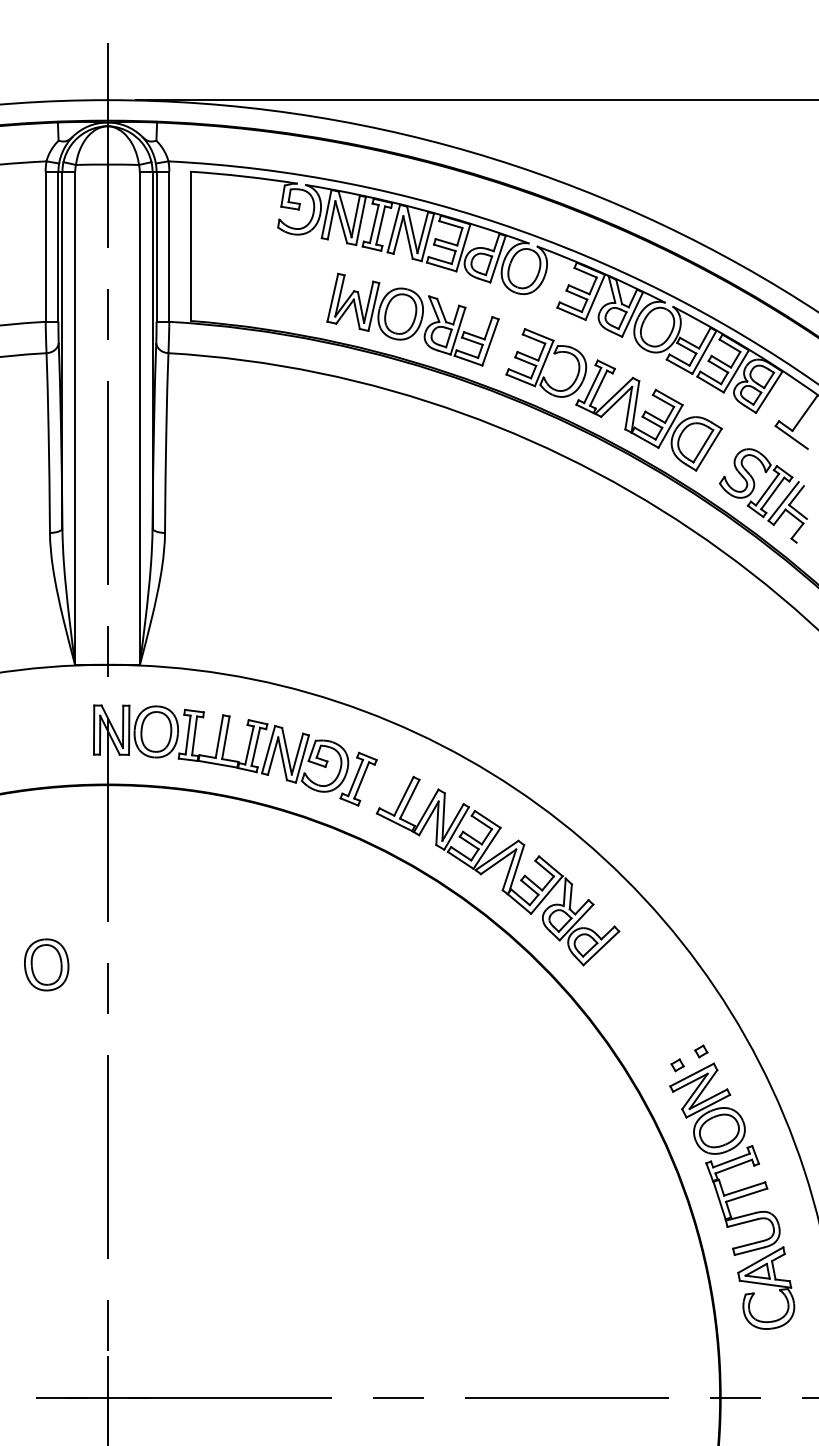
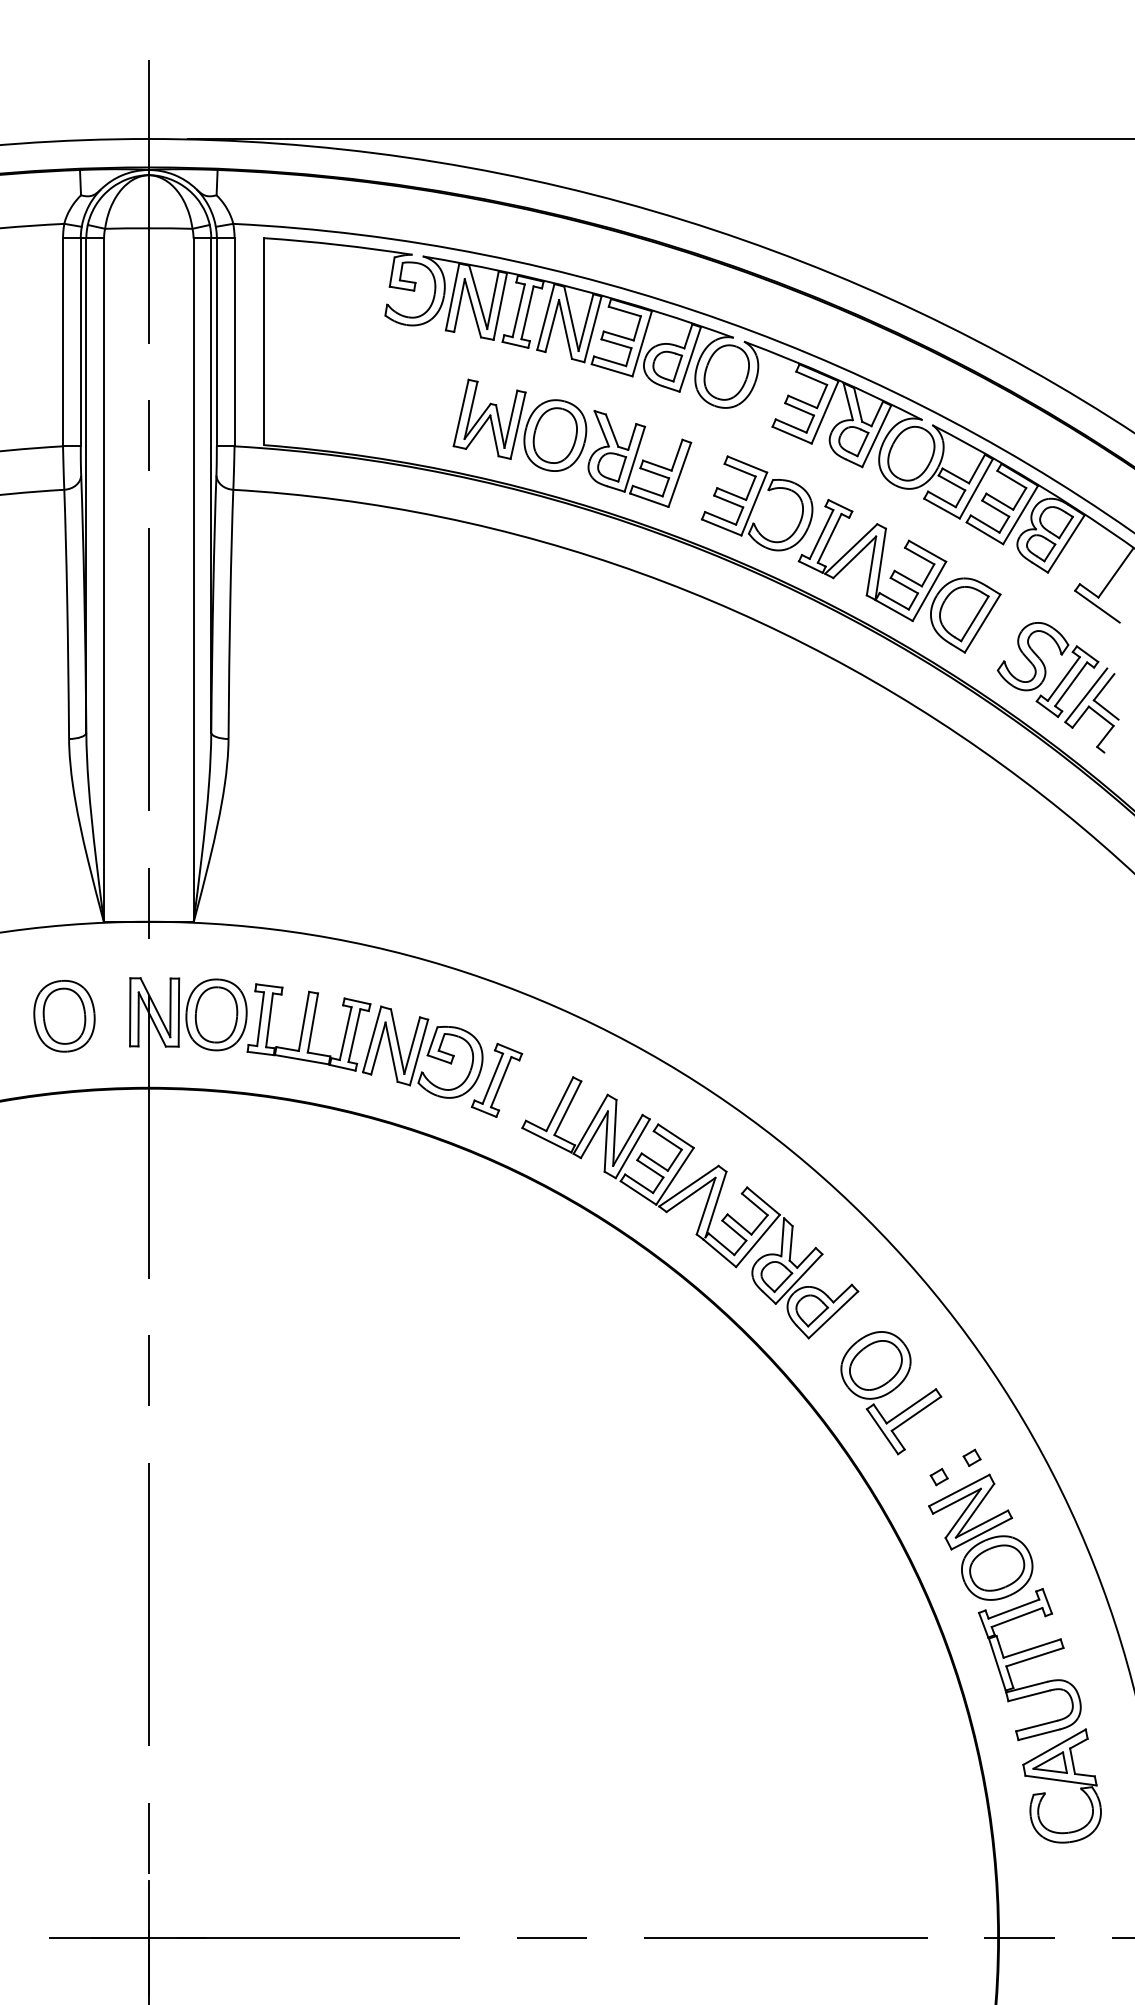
part: (46, 964) -> (64, 1015), moved
part: (643, 1004) -> (891, 1392), added

